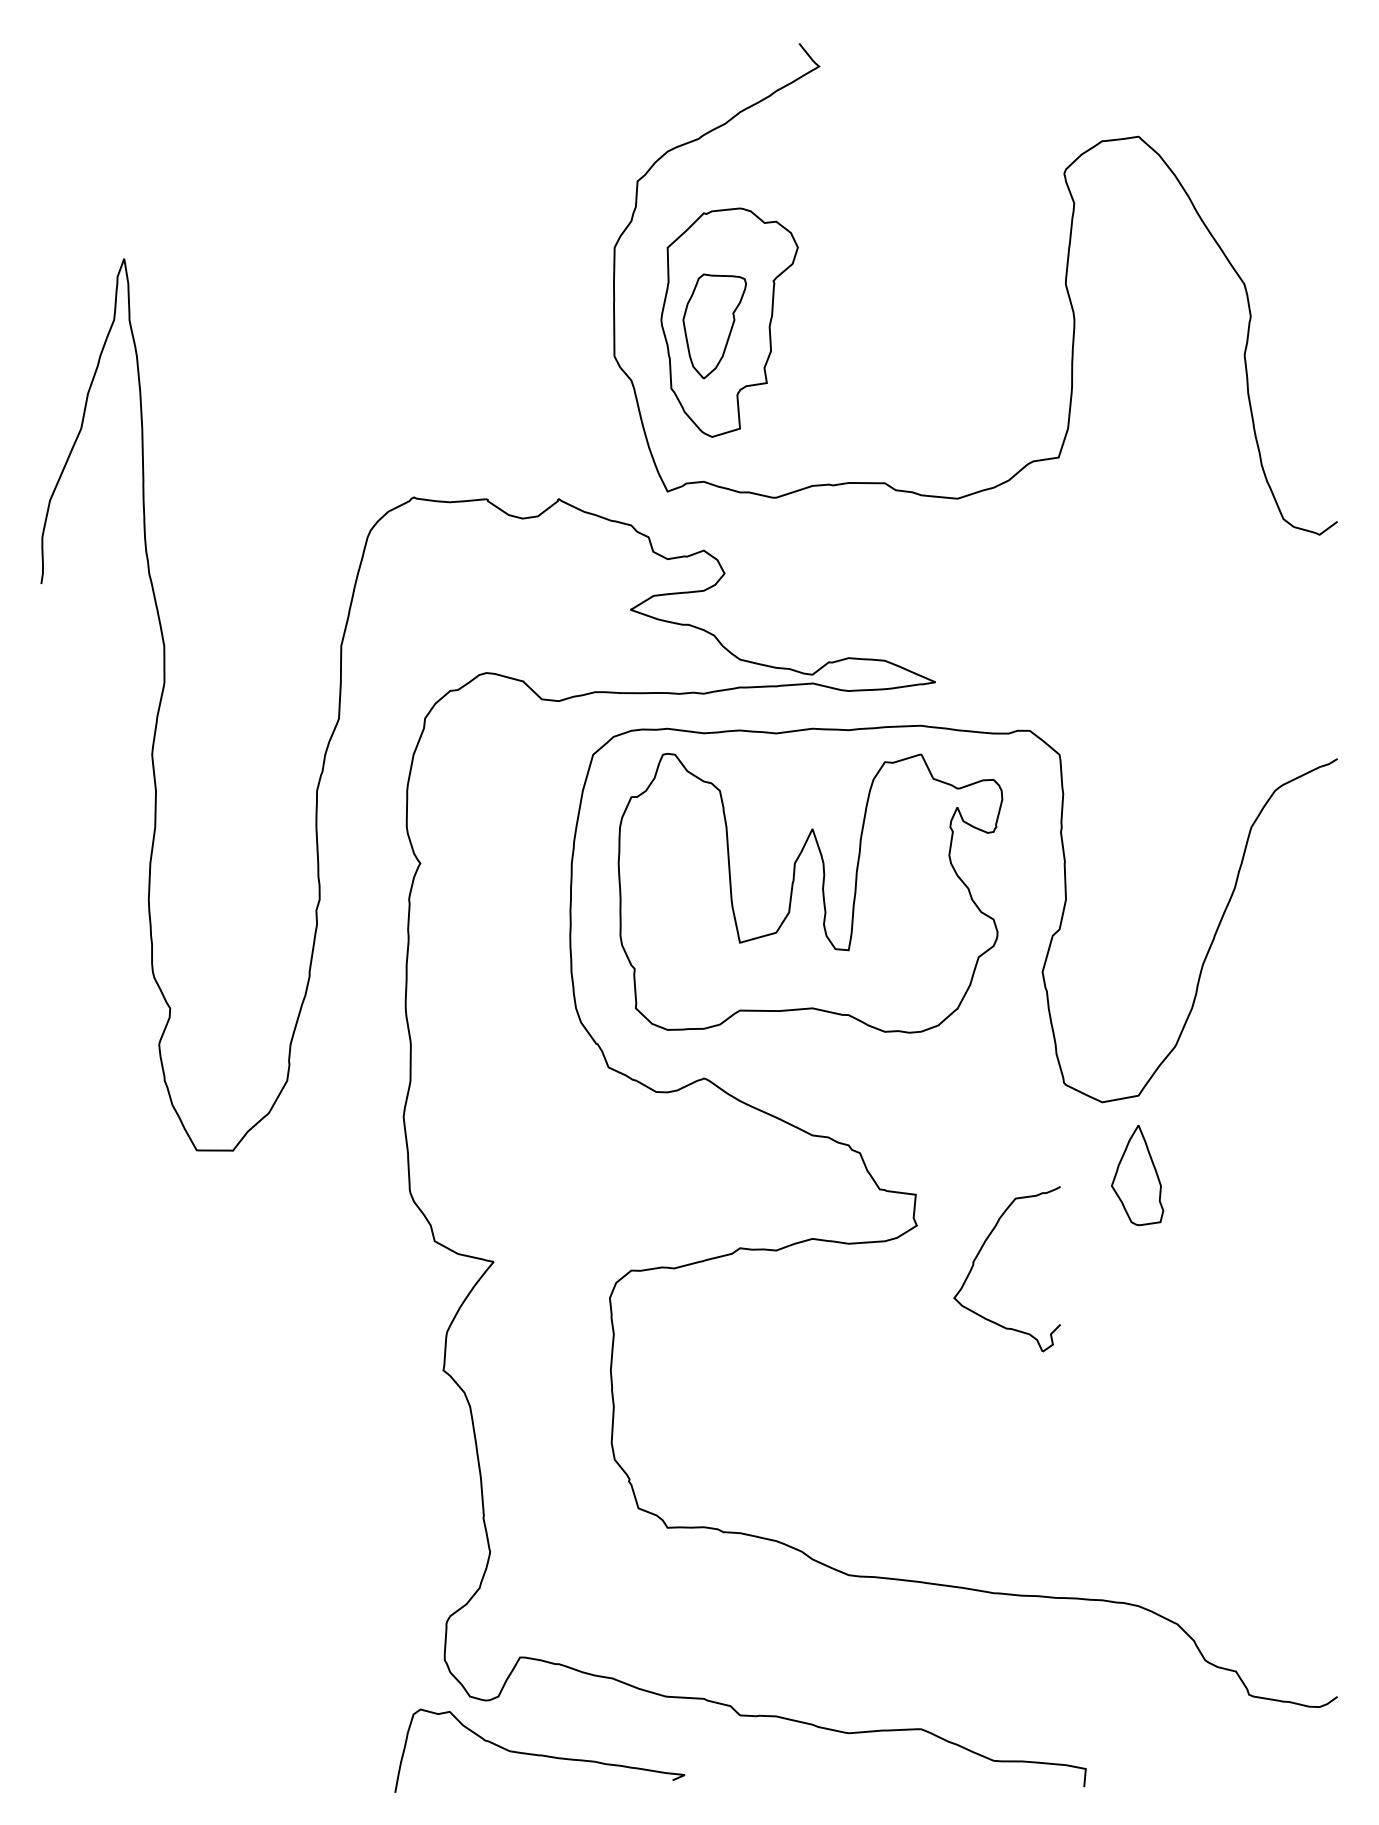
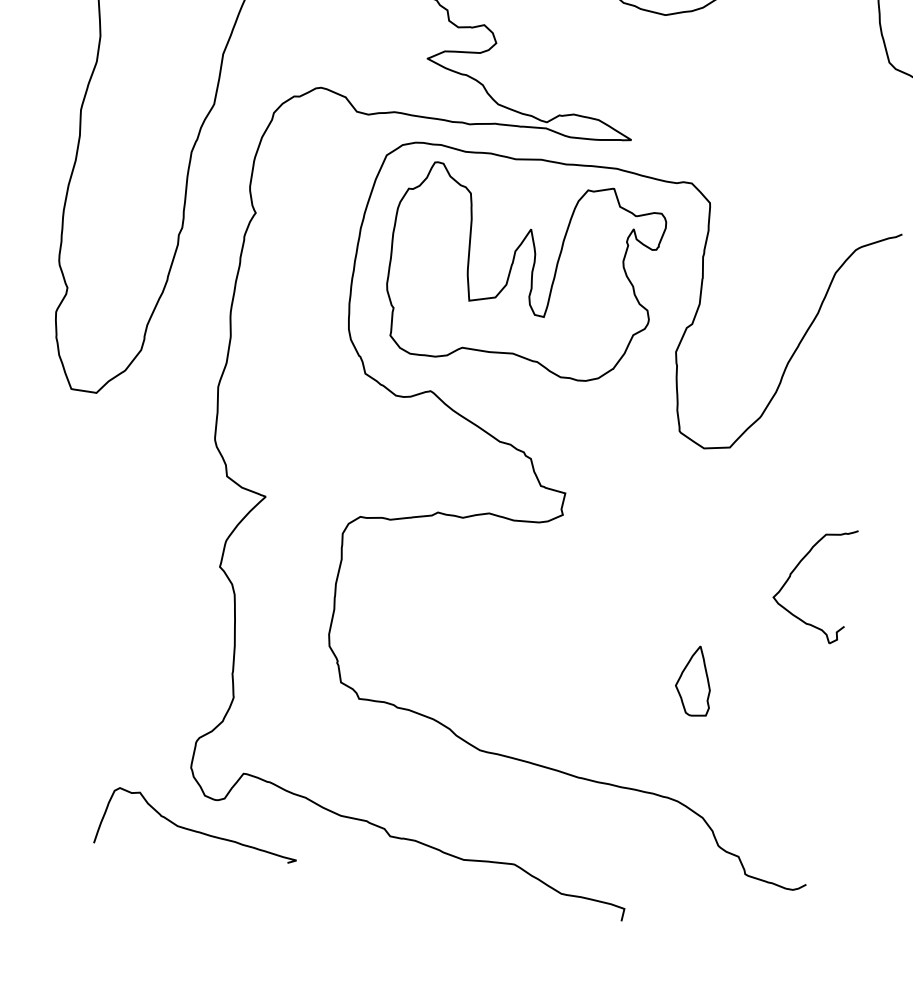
part: (1137, 1175) -> (694, 680), moved
part: (978, 1255) -> (794, 570), moved
curve: (539, 1754) -> (197, 831), moved

